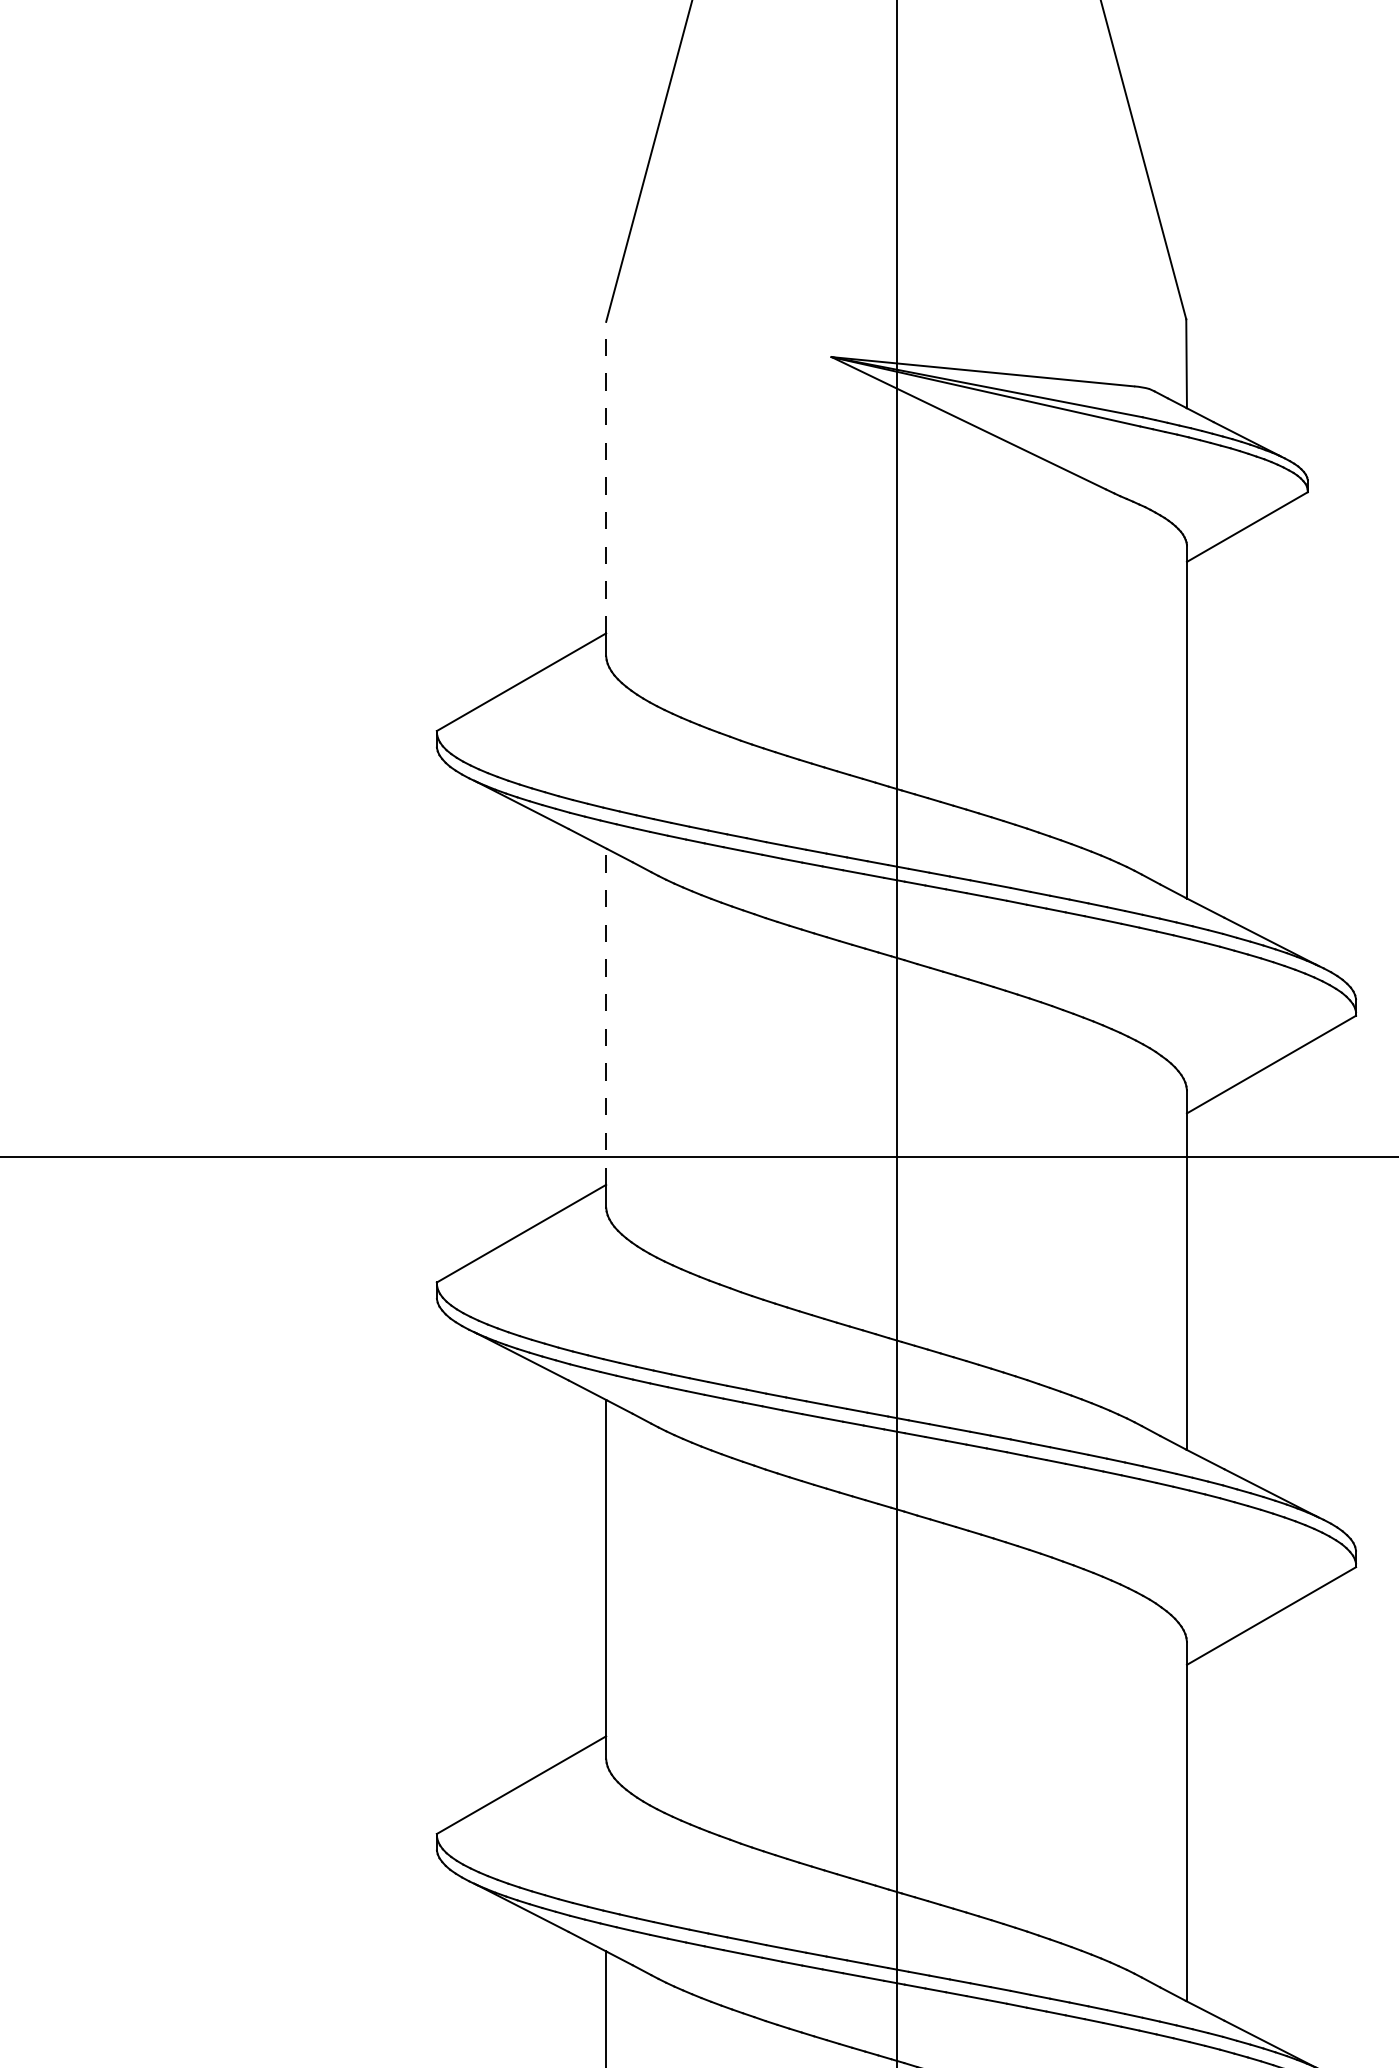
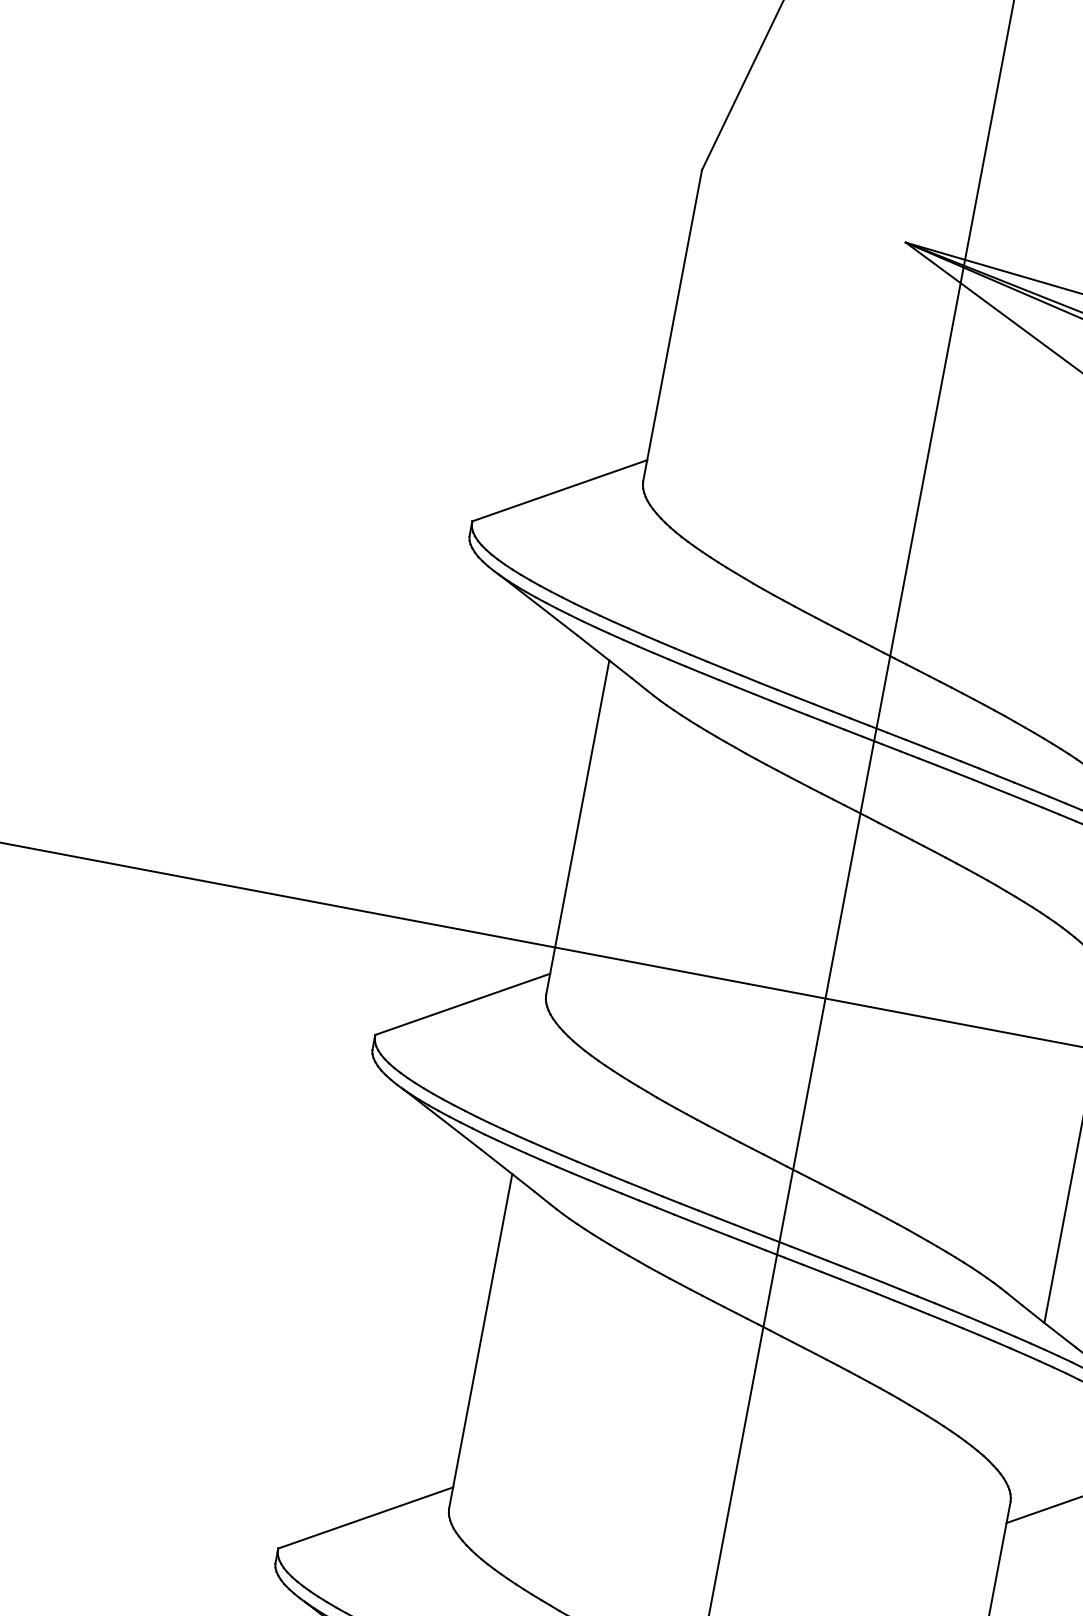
line: (606, 477) -> (674, 315), dashed -> solid
line: (606, 1016) -> (580, 817), dashed -> solid

